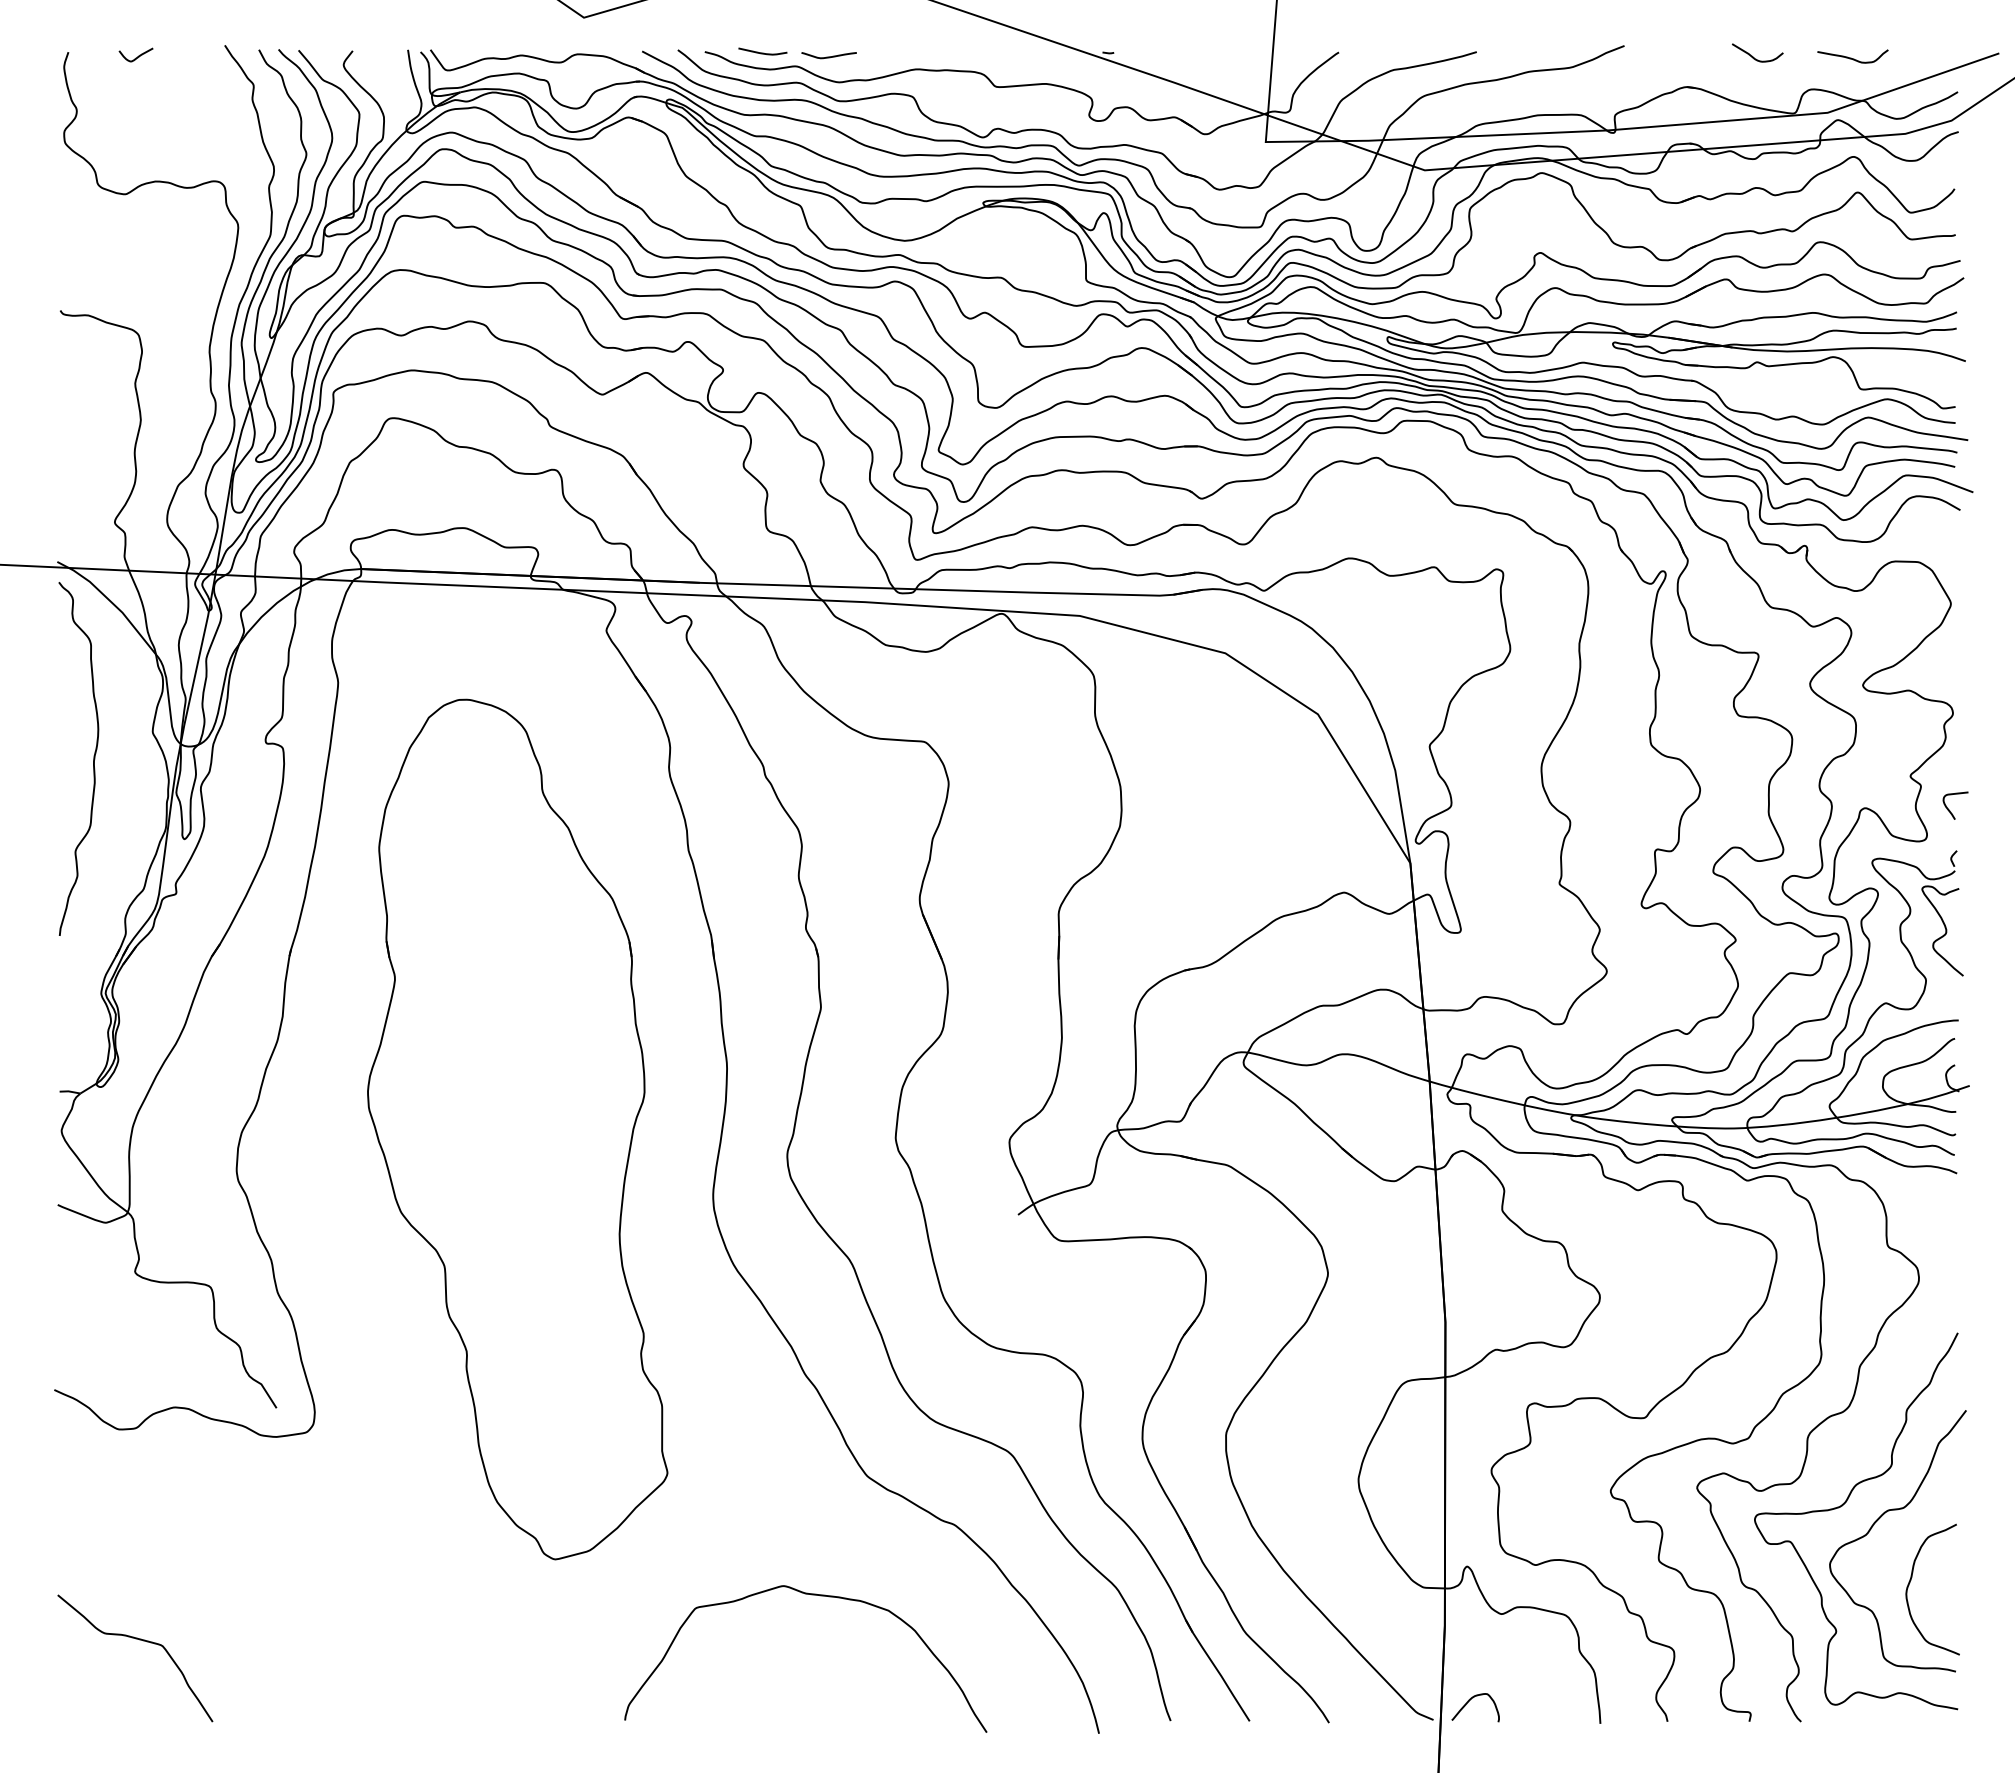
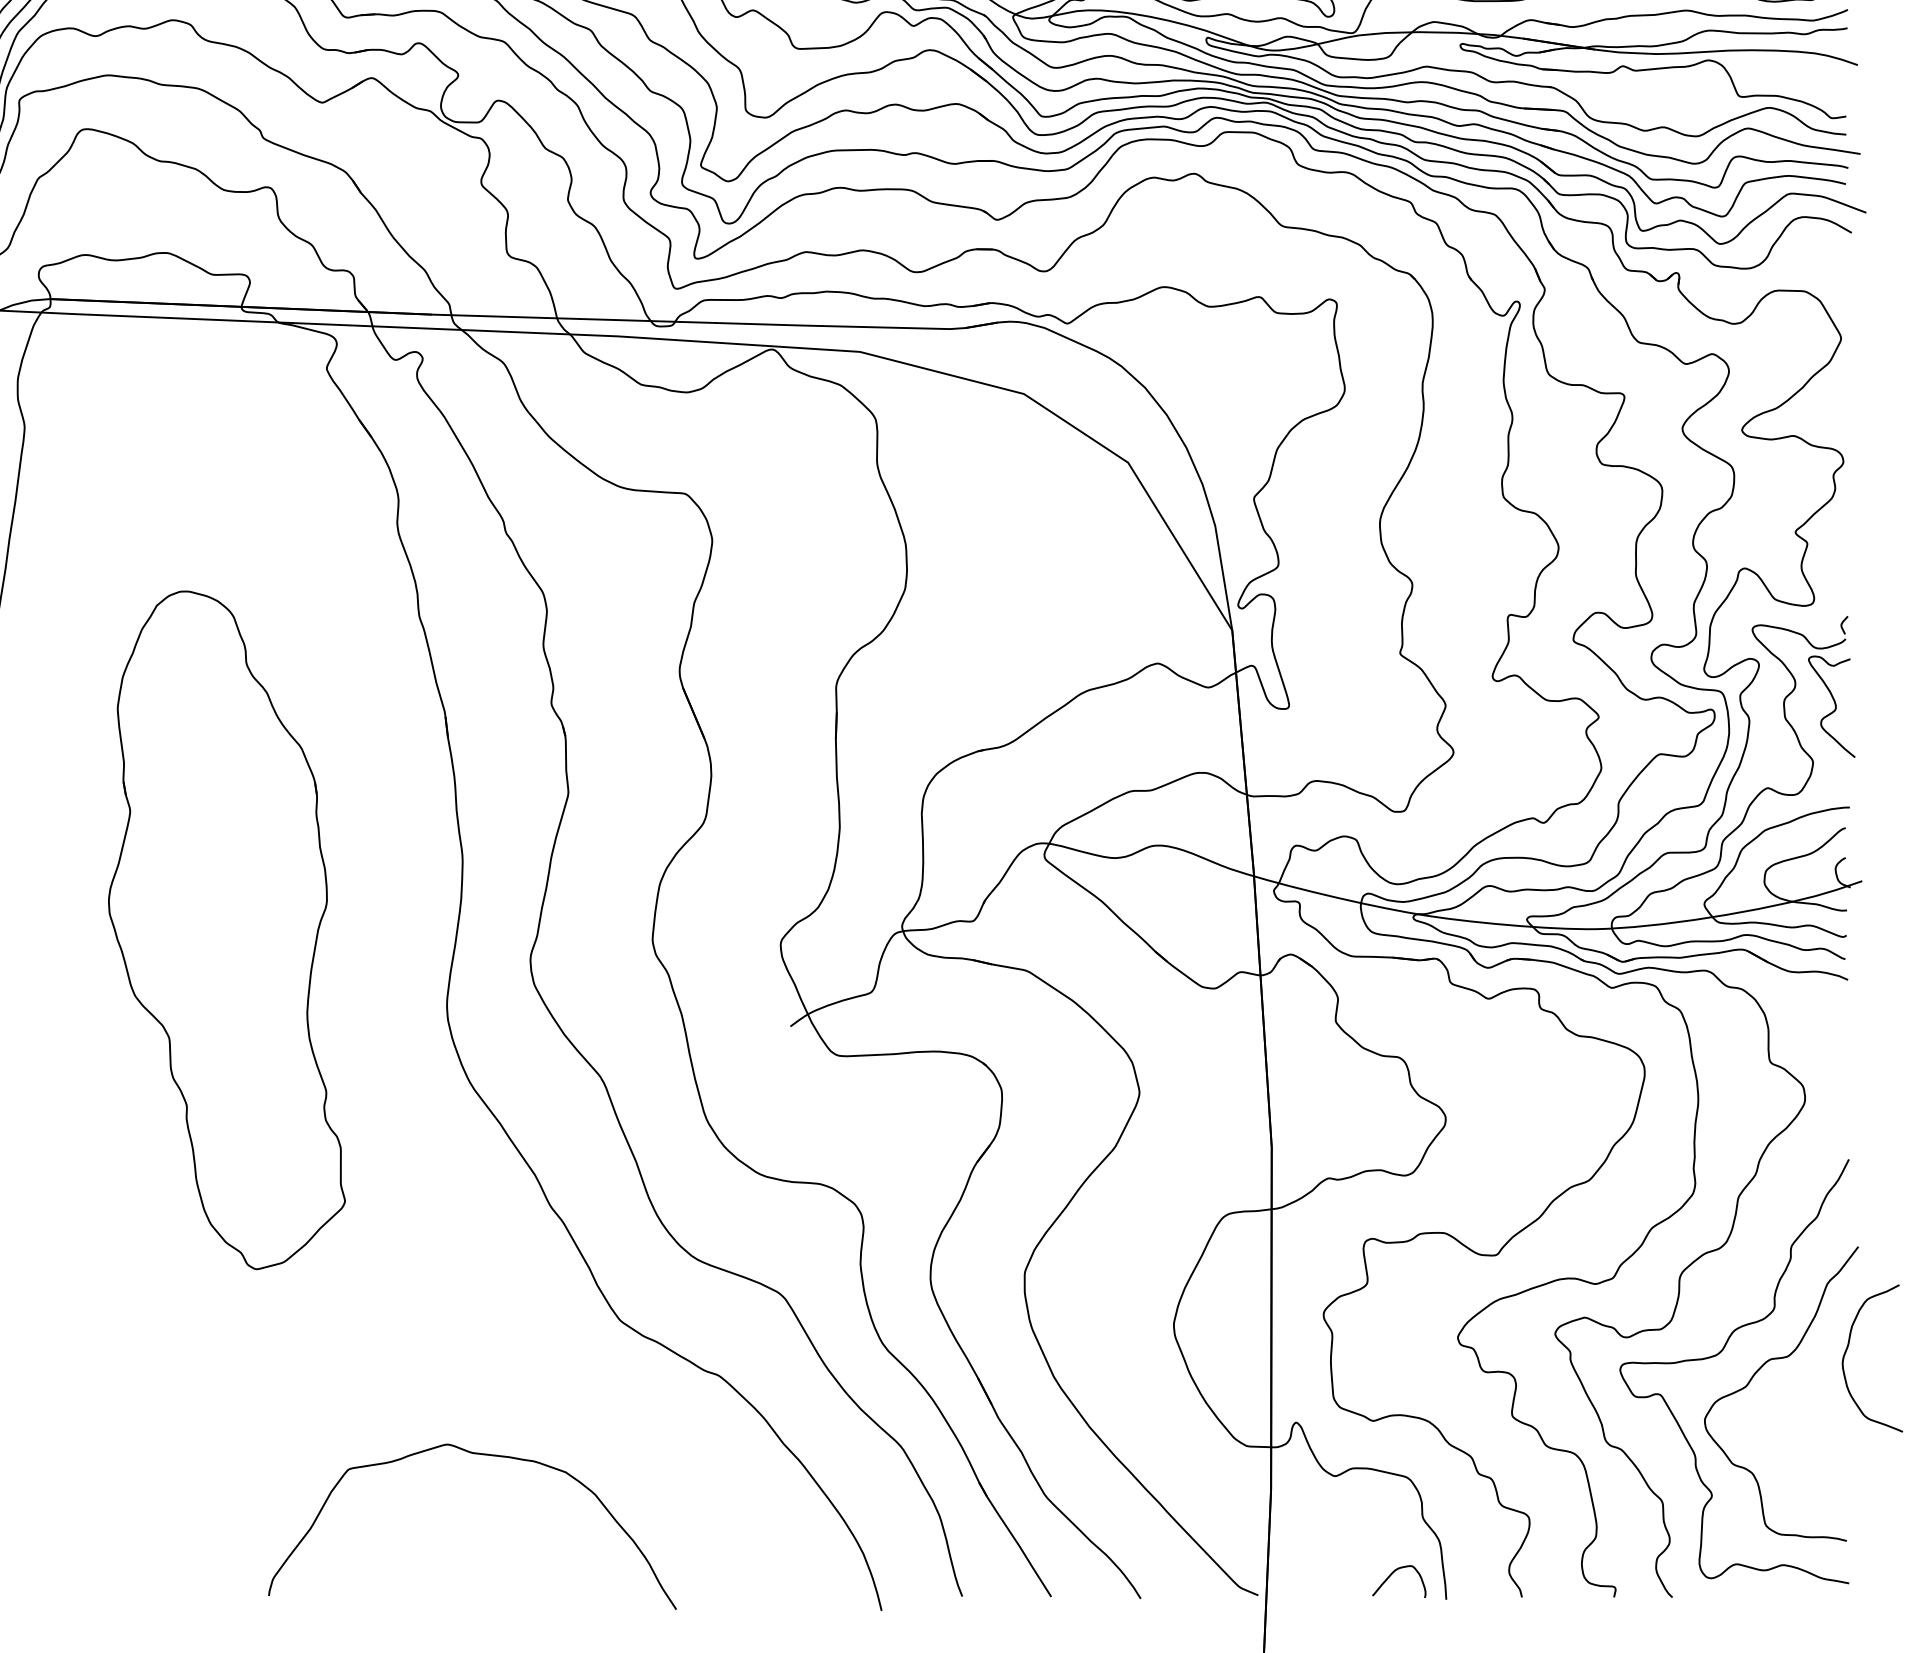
curve: (1950, 810) -> (1840, 571), removed
part: (517, 1129) -> (226, 930), size x0.7
curve: (1910, 1583) -> (1847, 1351), moved
curve: (811, 1595) -> (478, 1455), moved
curve: (1469, 1701) -> (1392, 1574), moved

